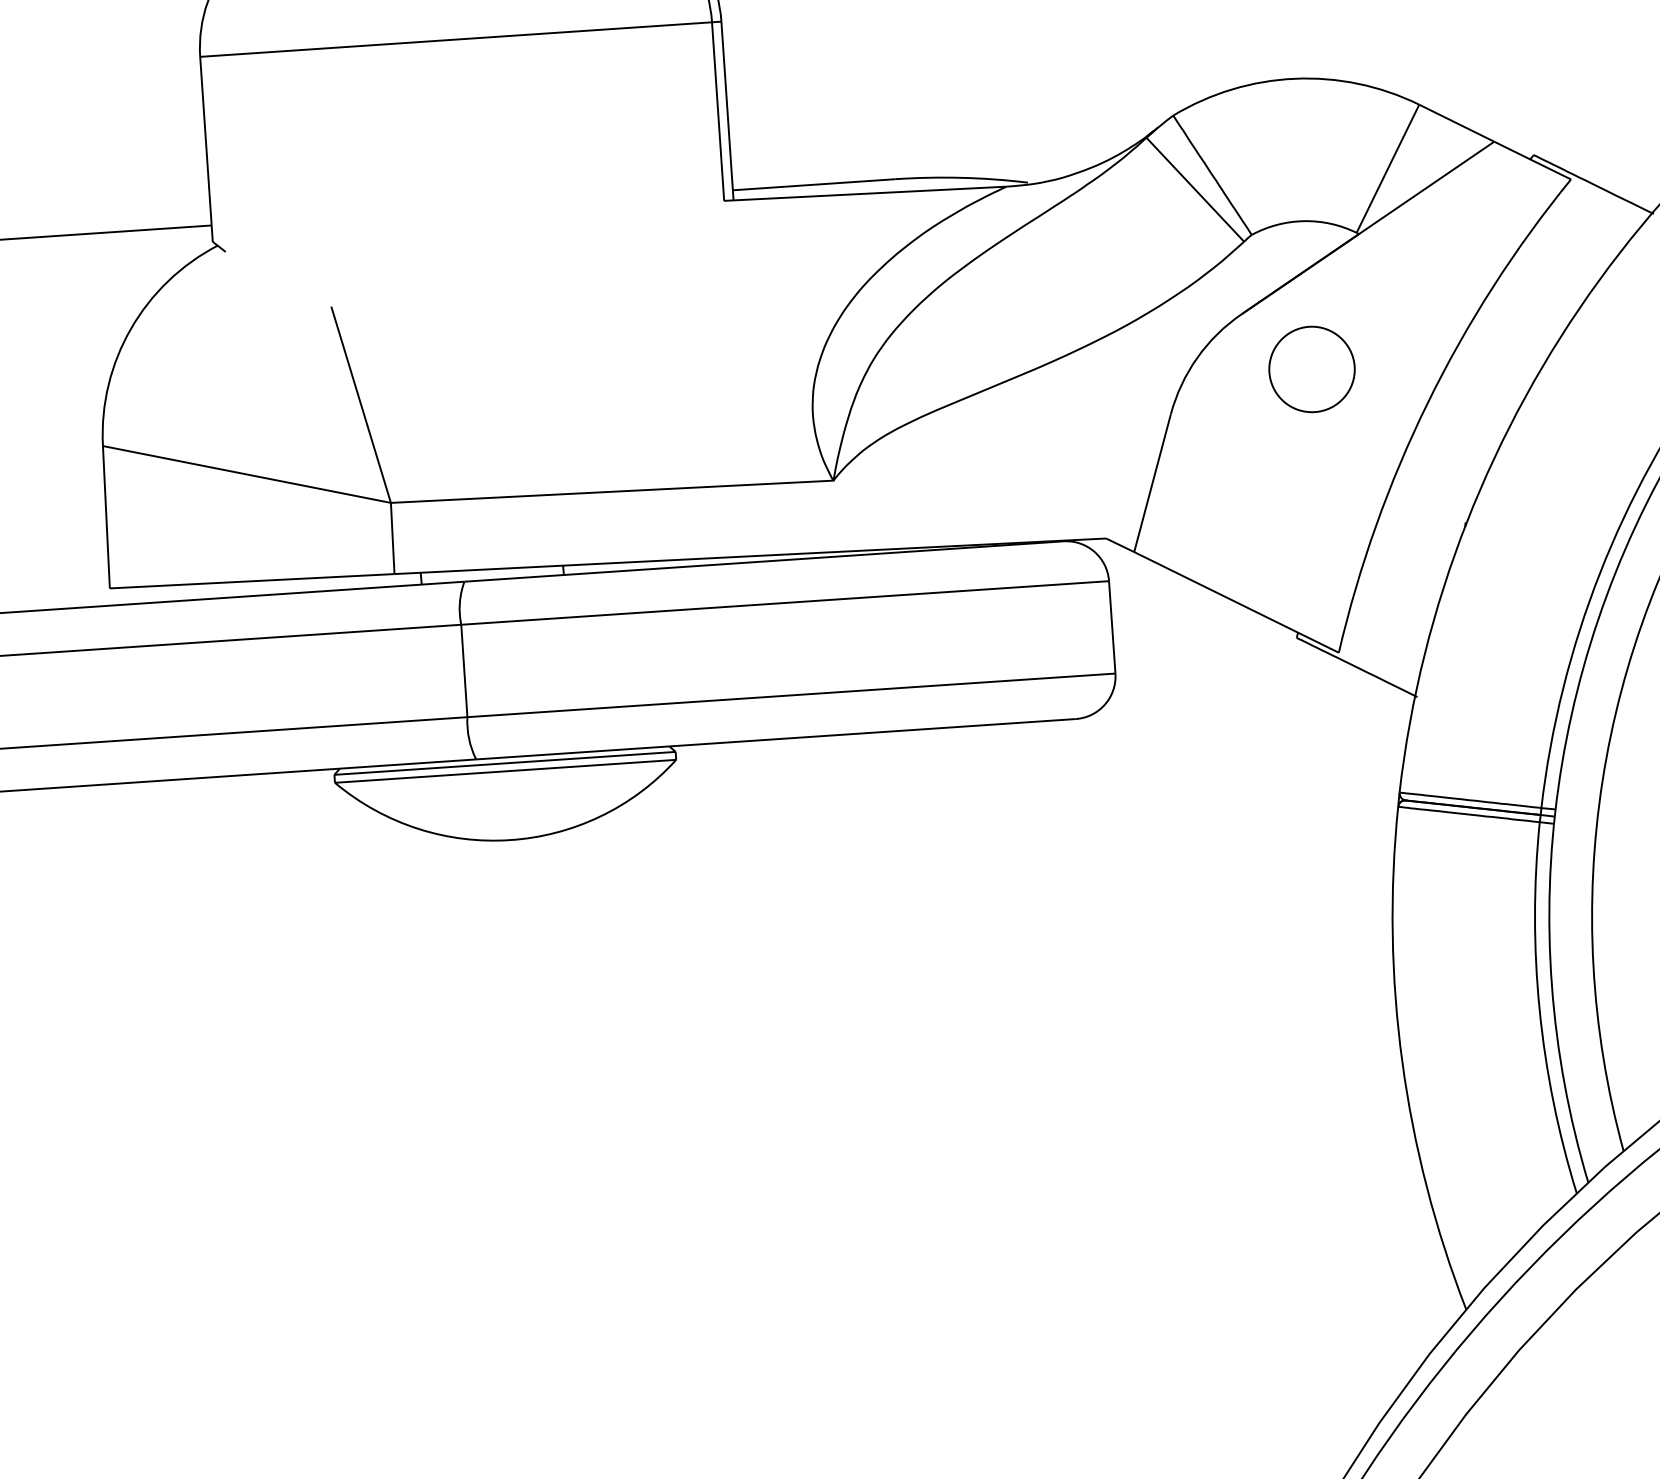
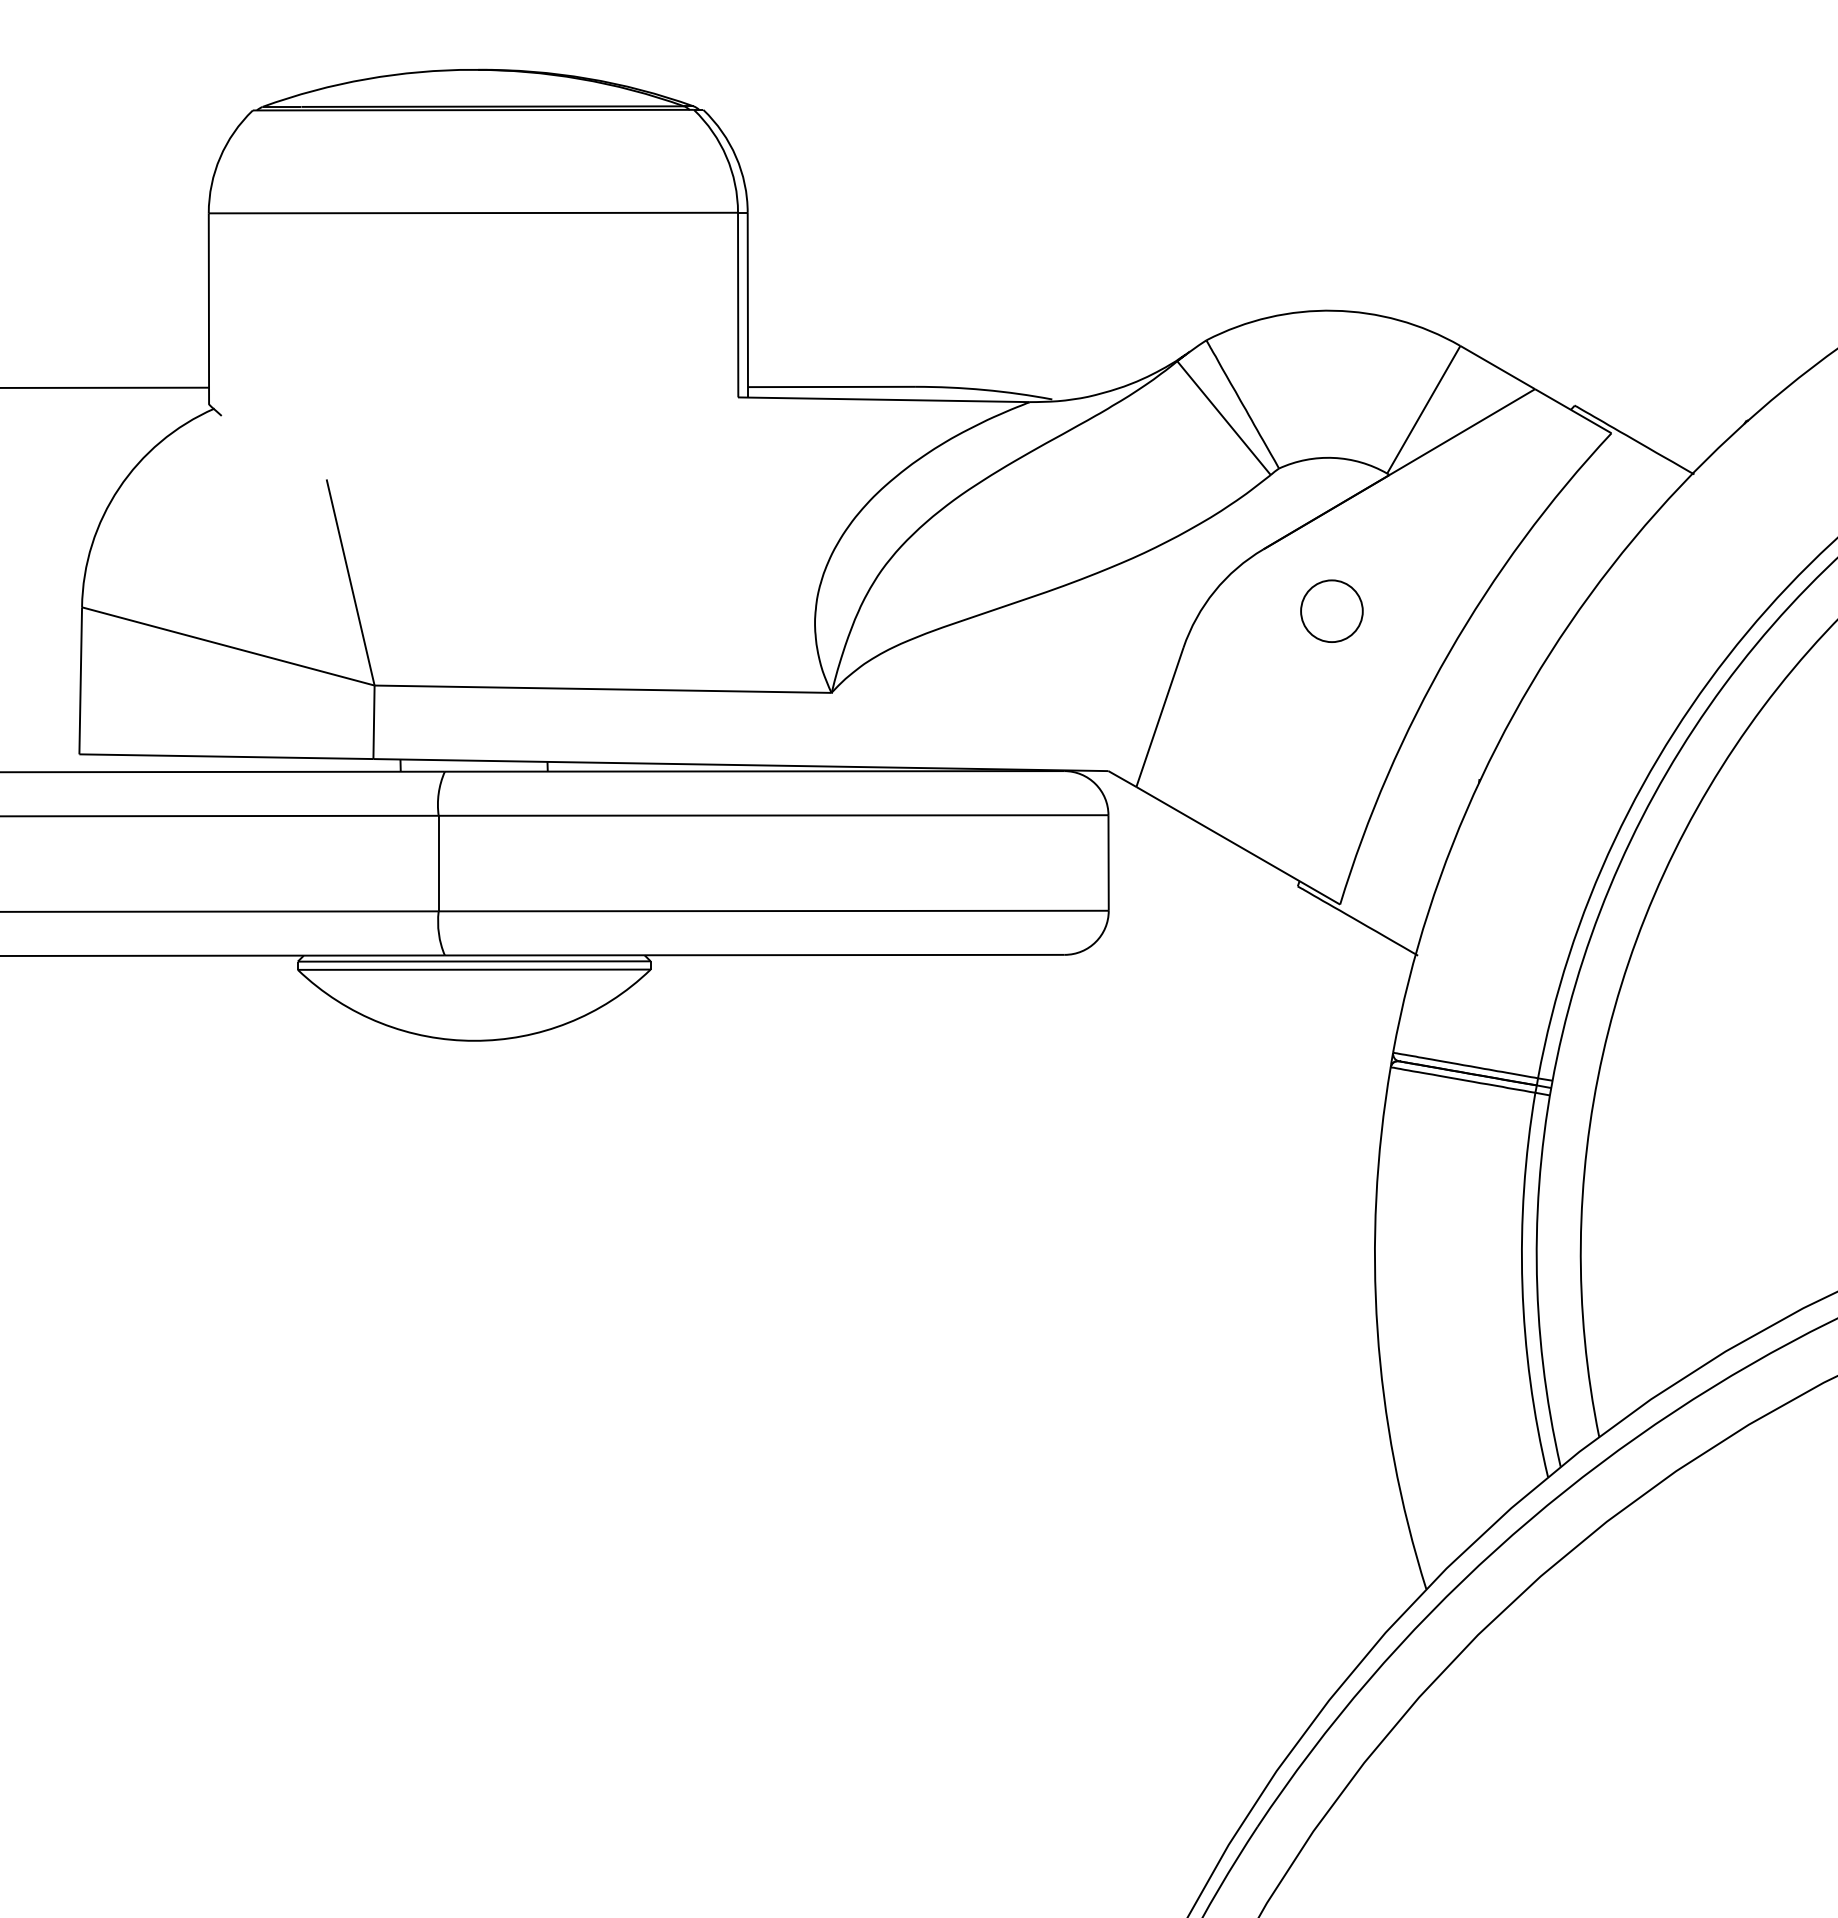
part: (1311, 369) -> (1331, 611), size x0.7

